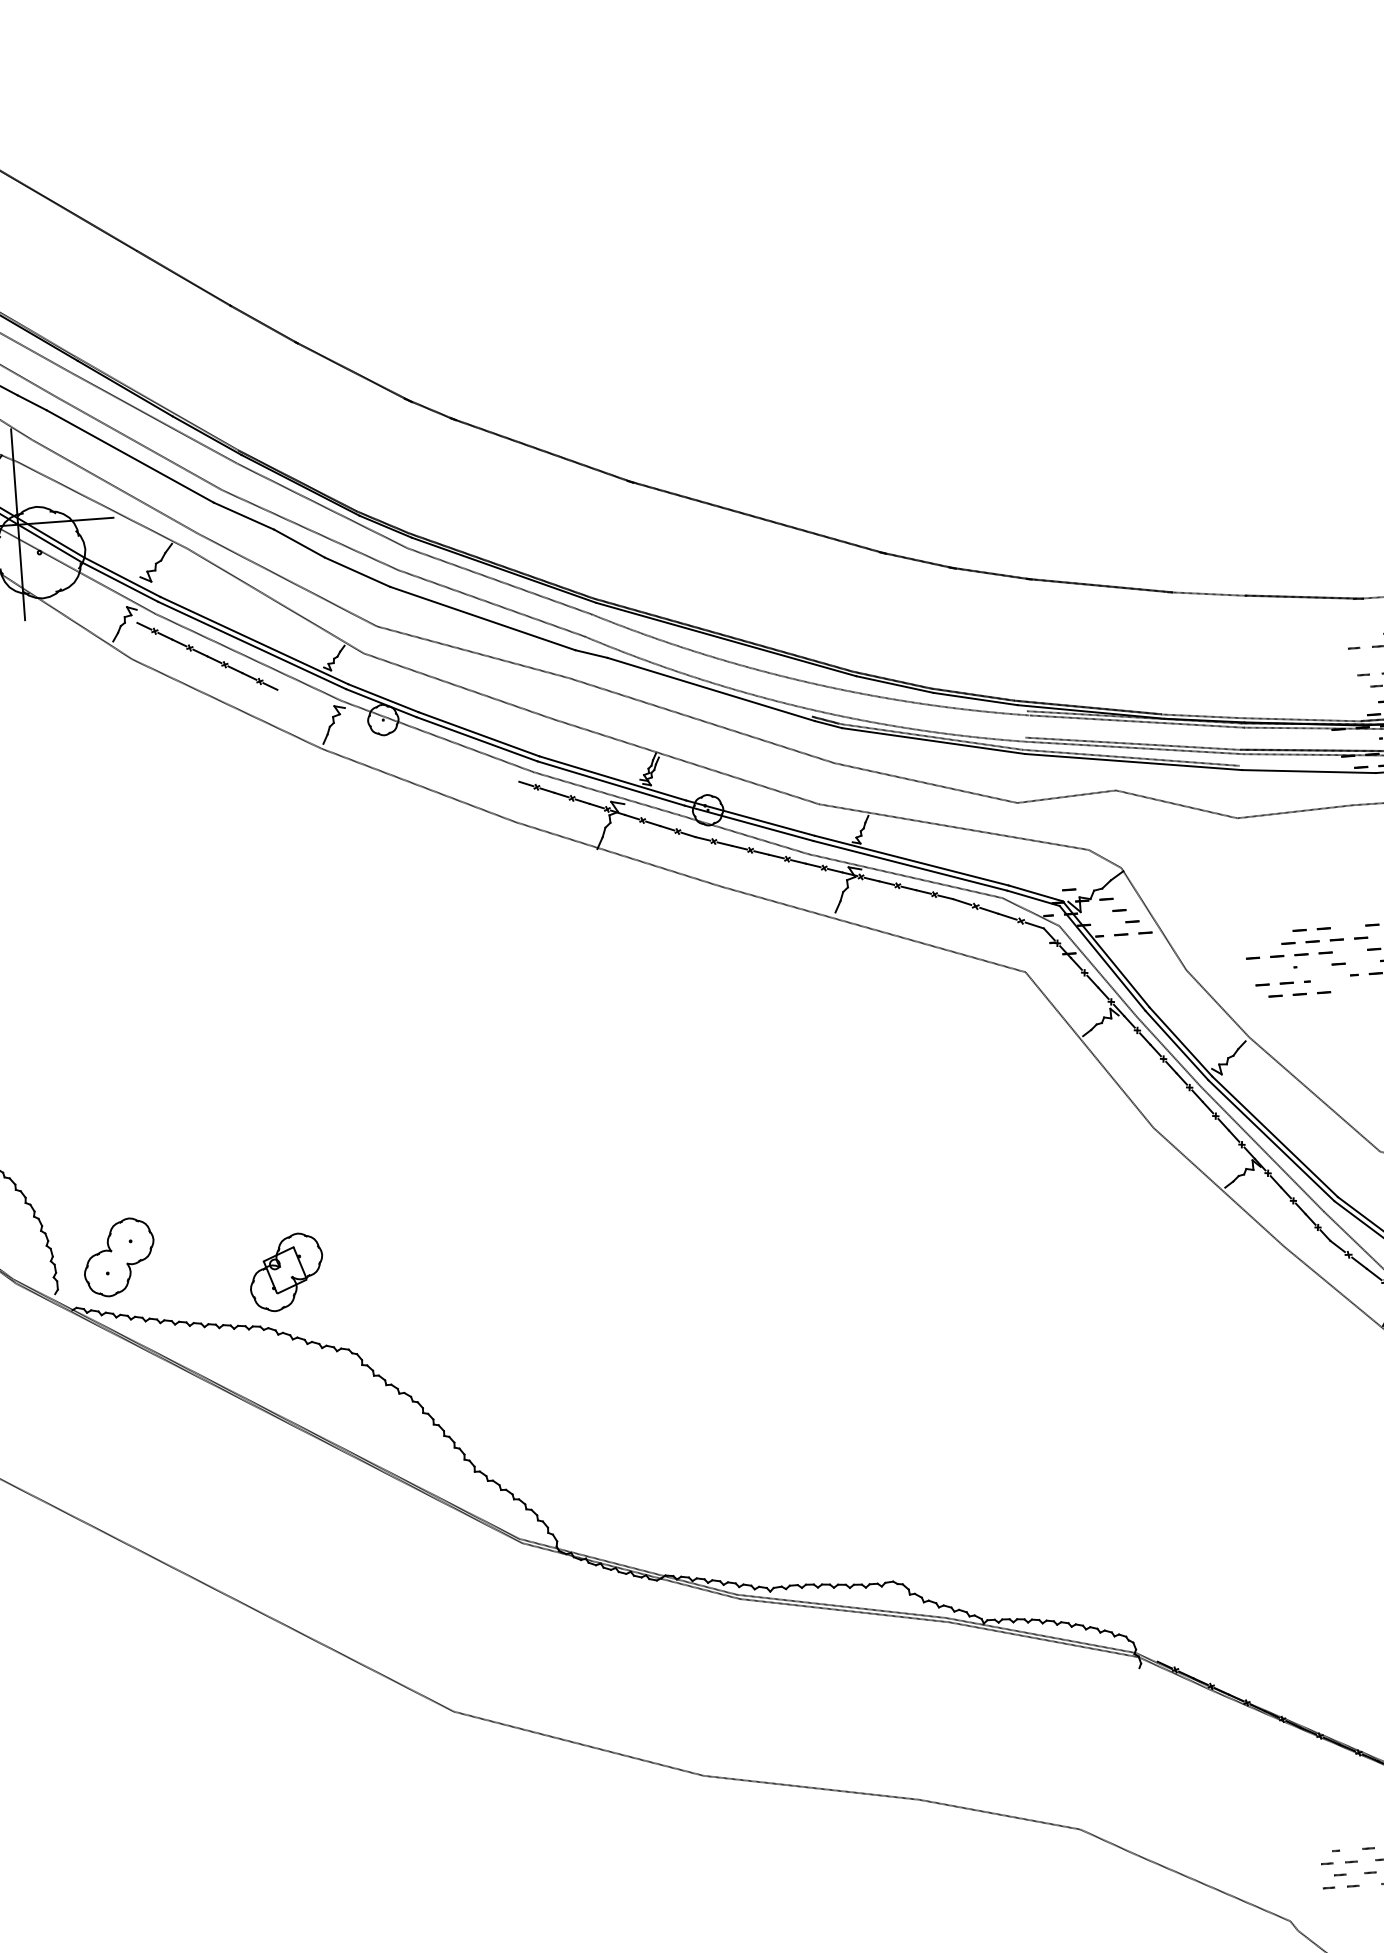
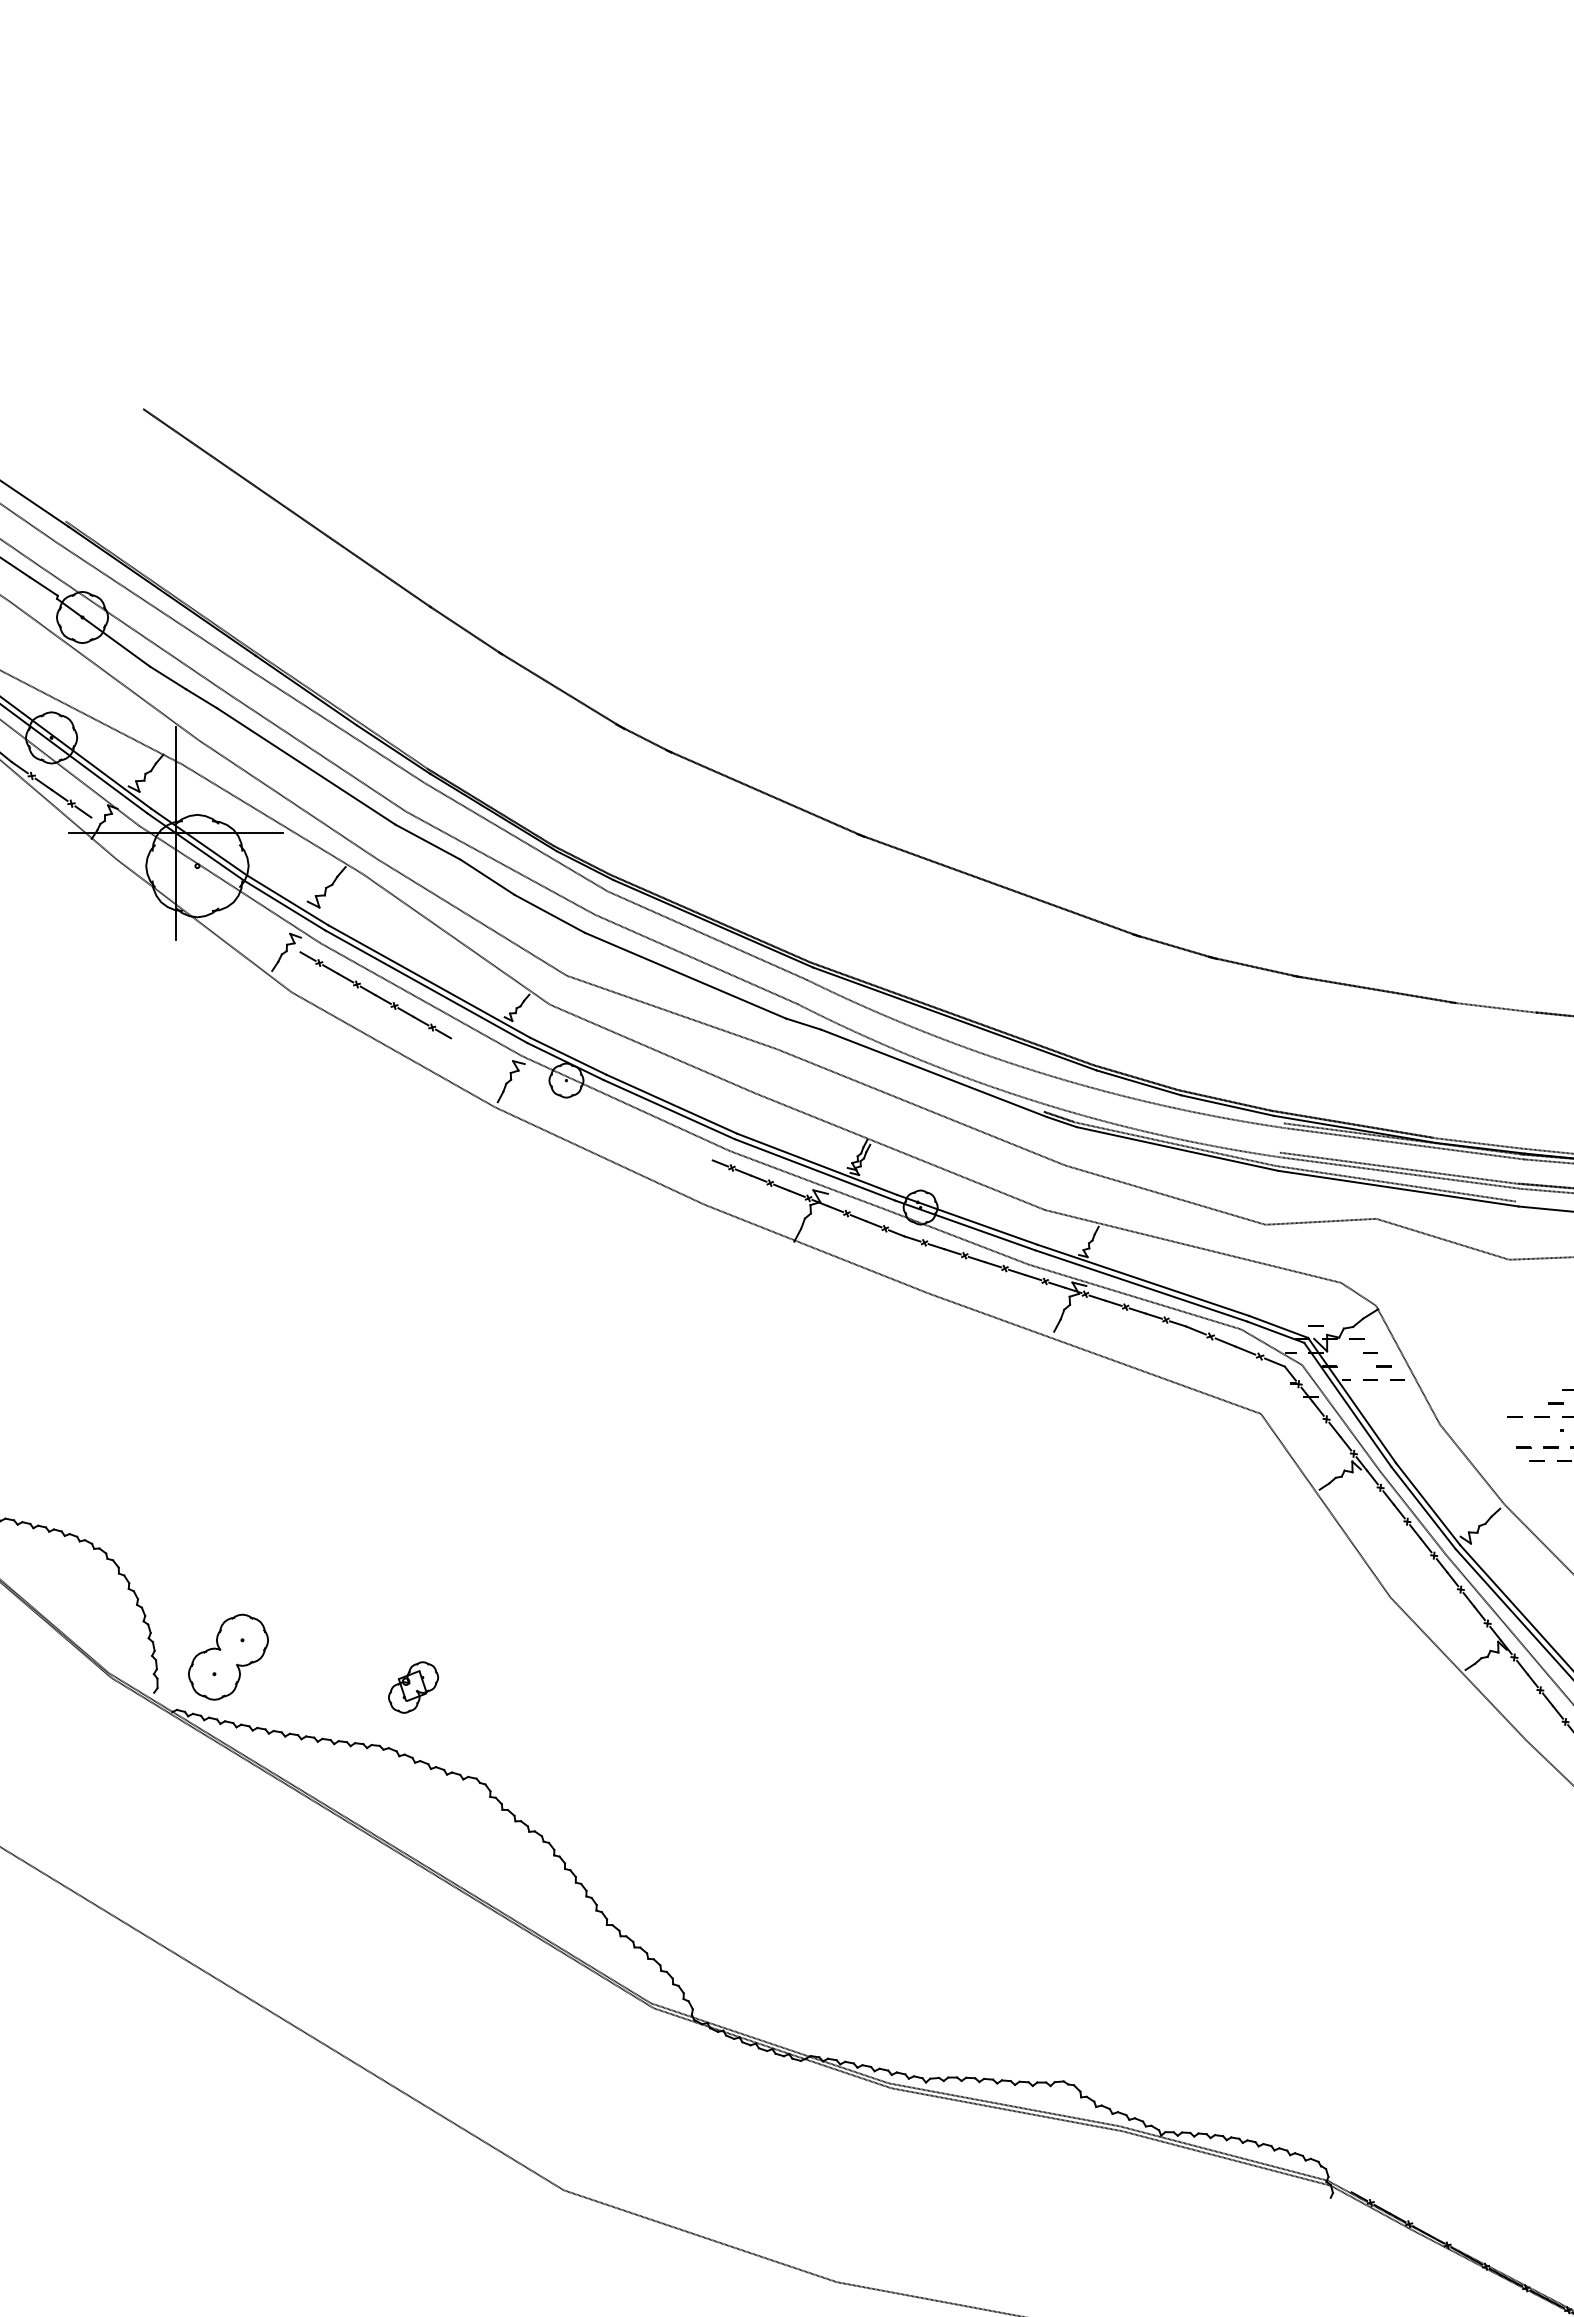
part: (286, 1272) -> (413, 1687), size x0.6

